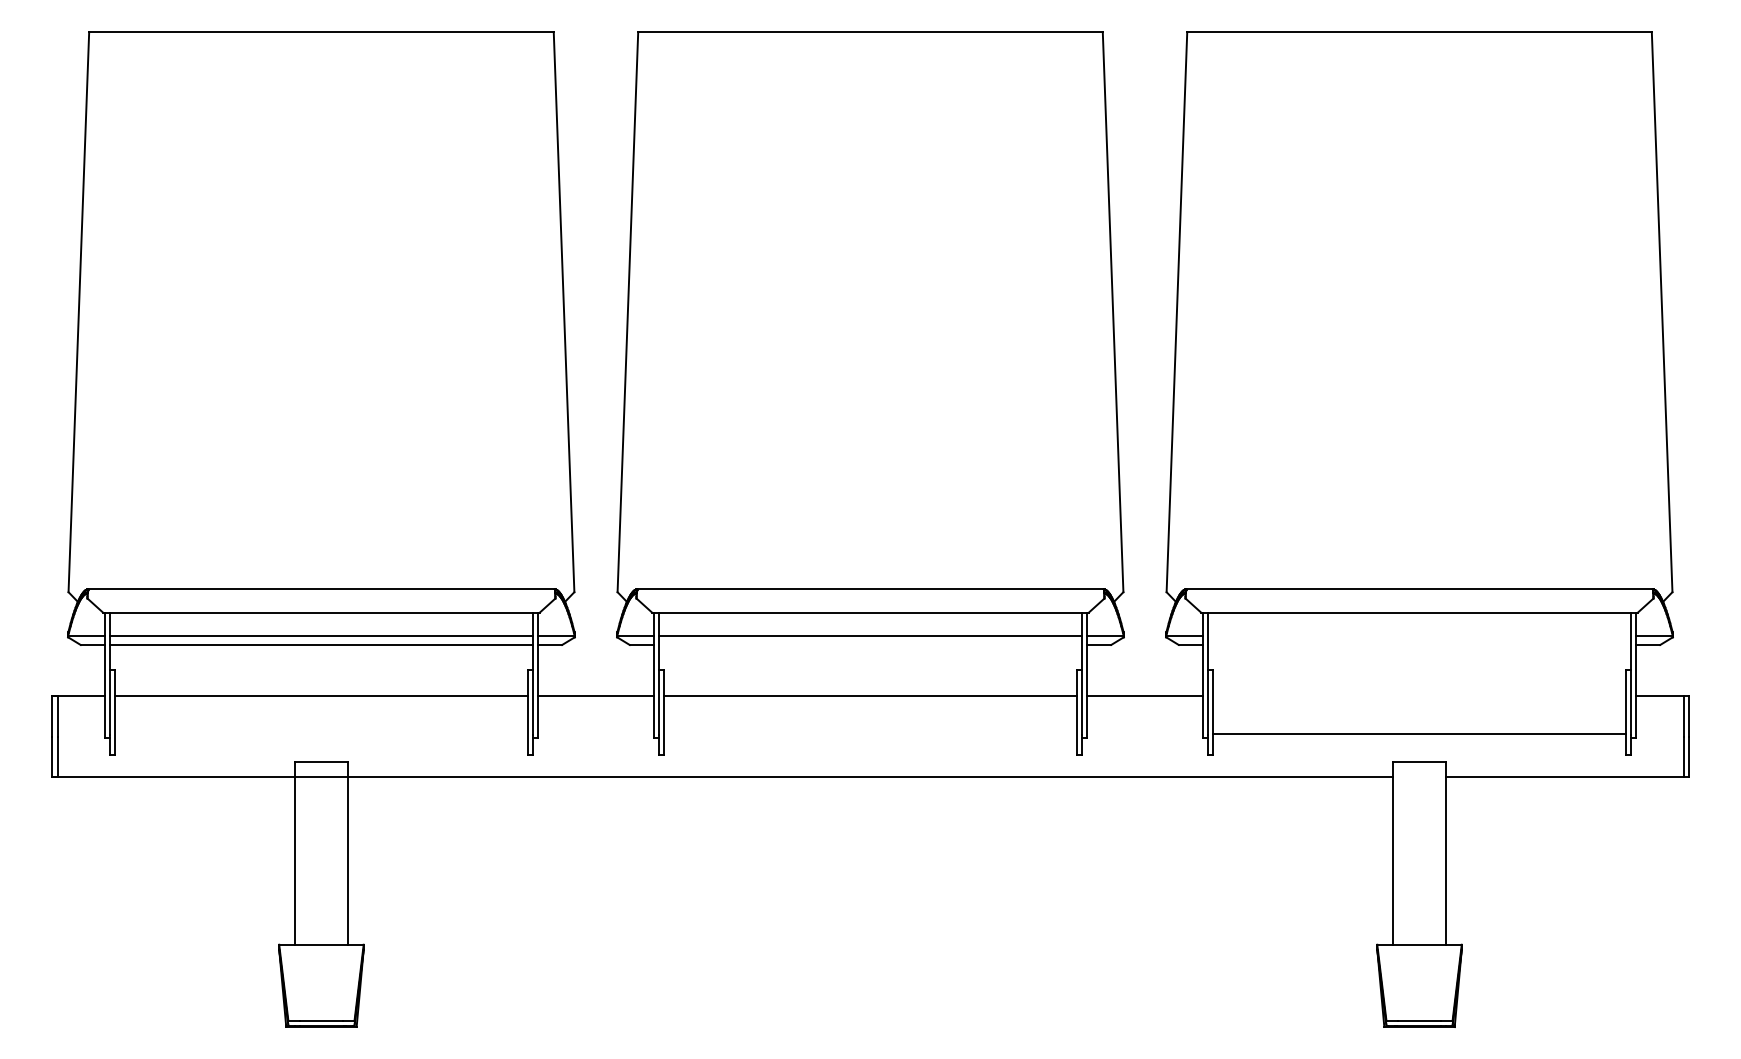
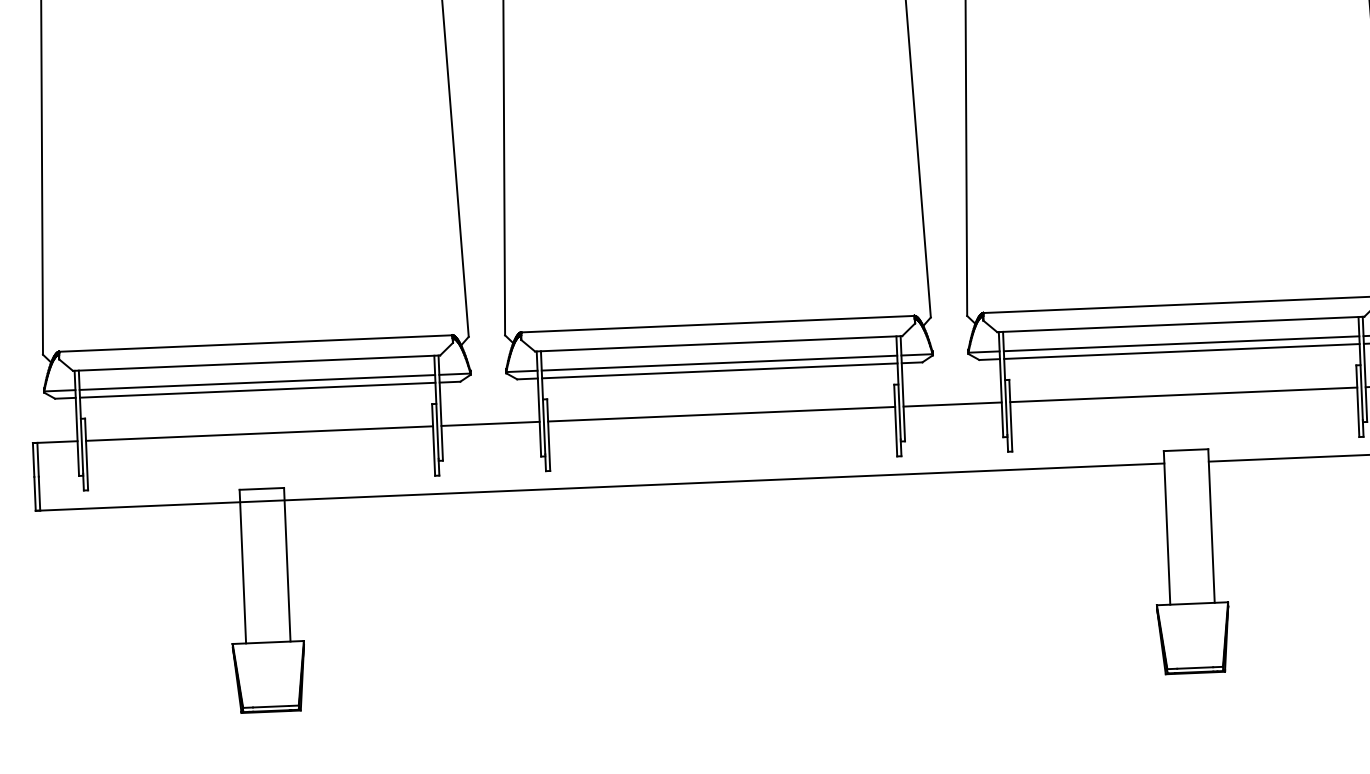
line: (1419, 635) -> (1181, 343), added
line: (870, 644) -> (719, 370), added
line: (1419, 644) -> (1181, 351), added
line: (1419, 734) -> (1183, 394), moved

